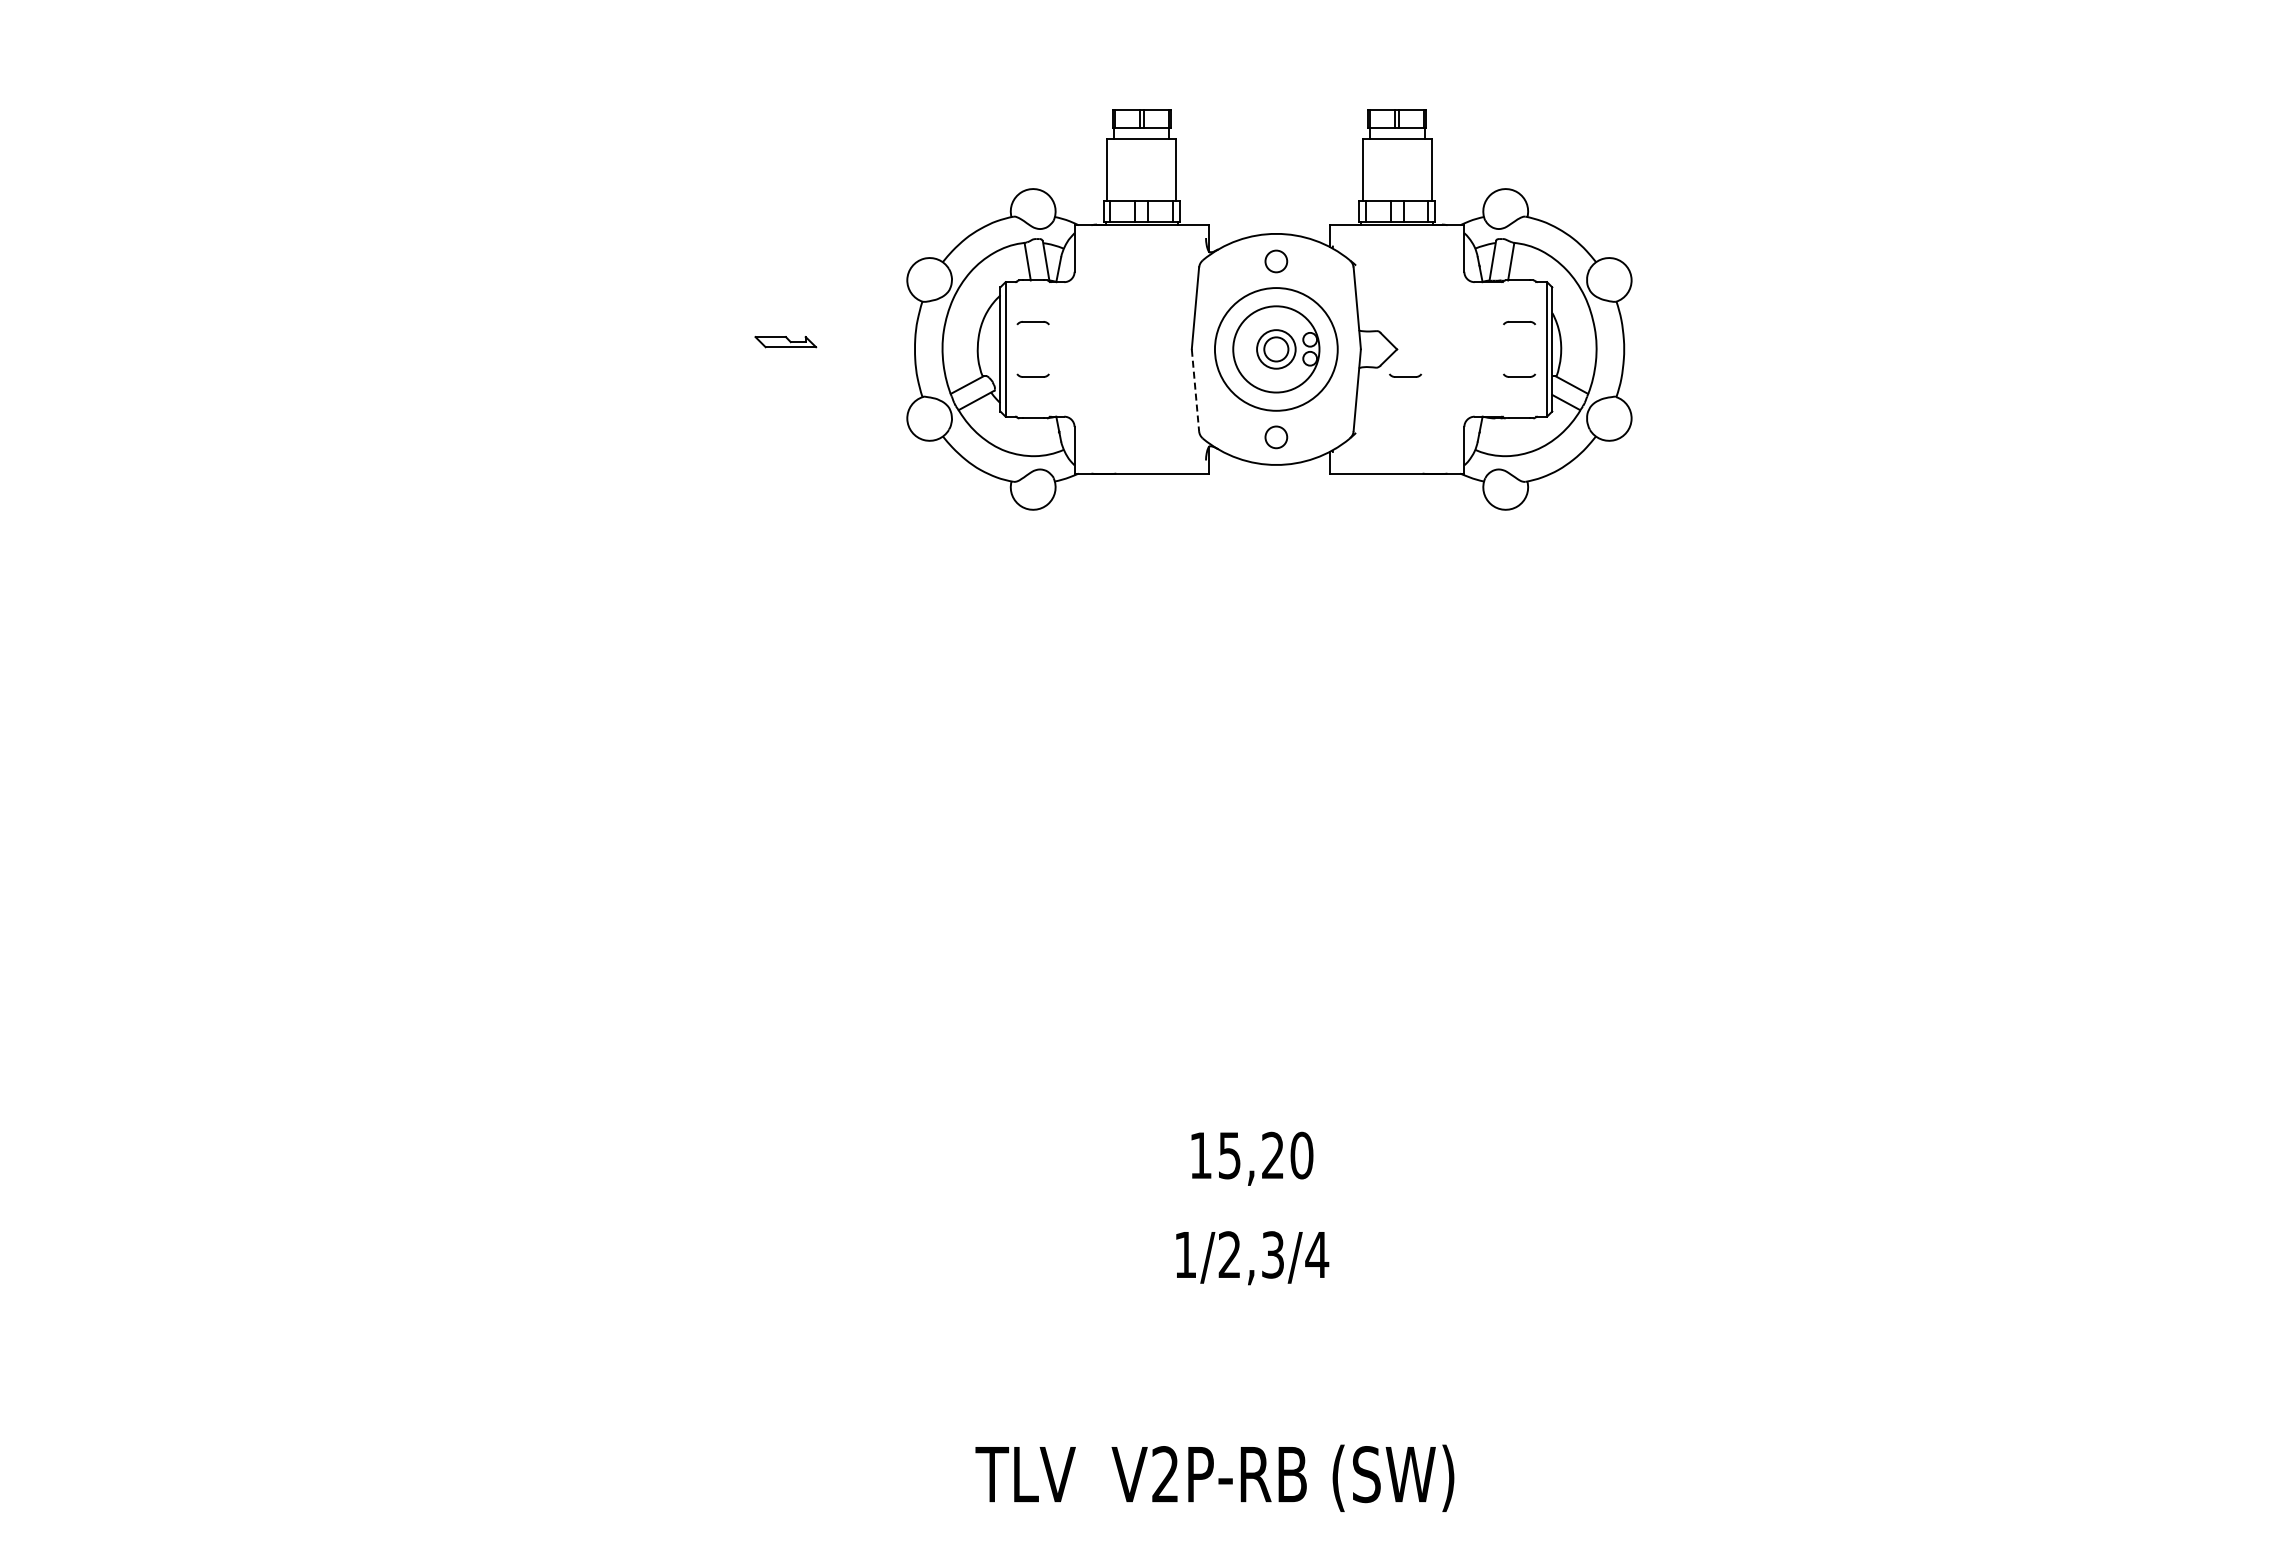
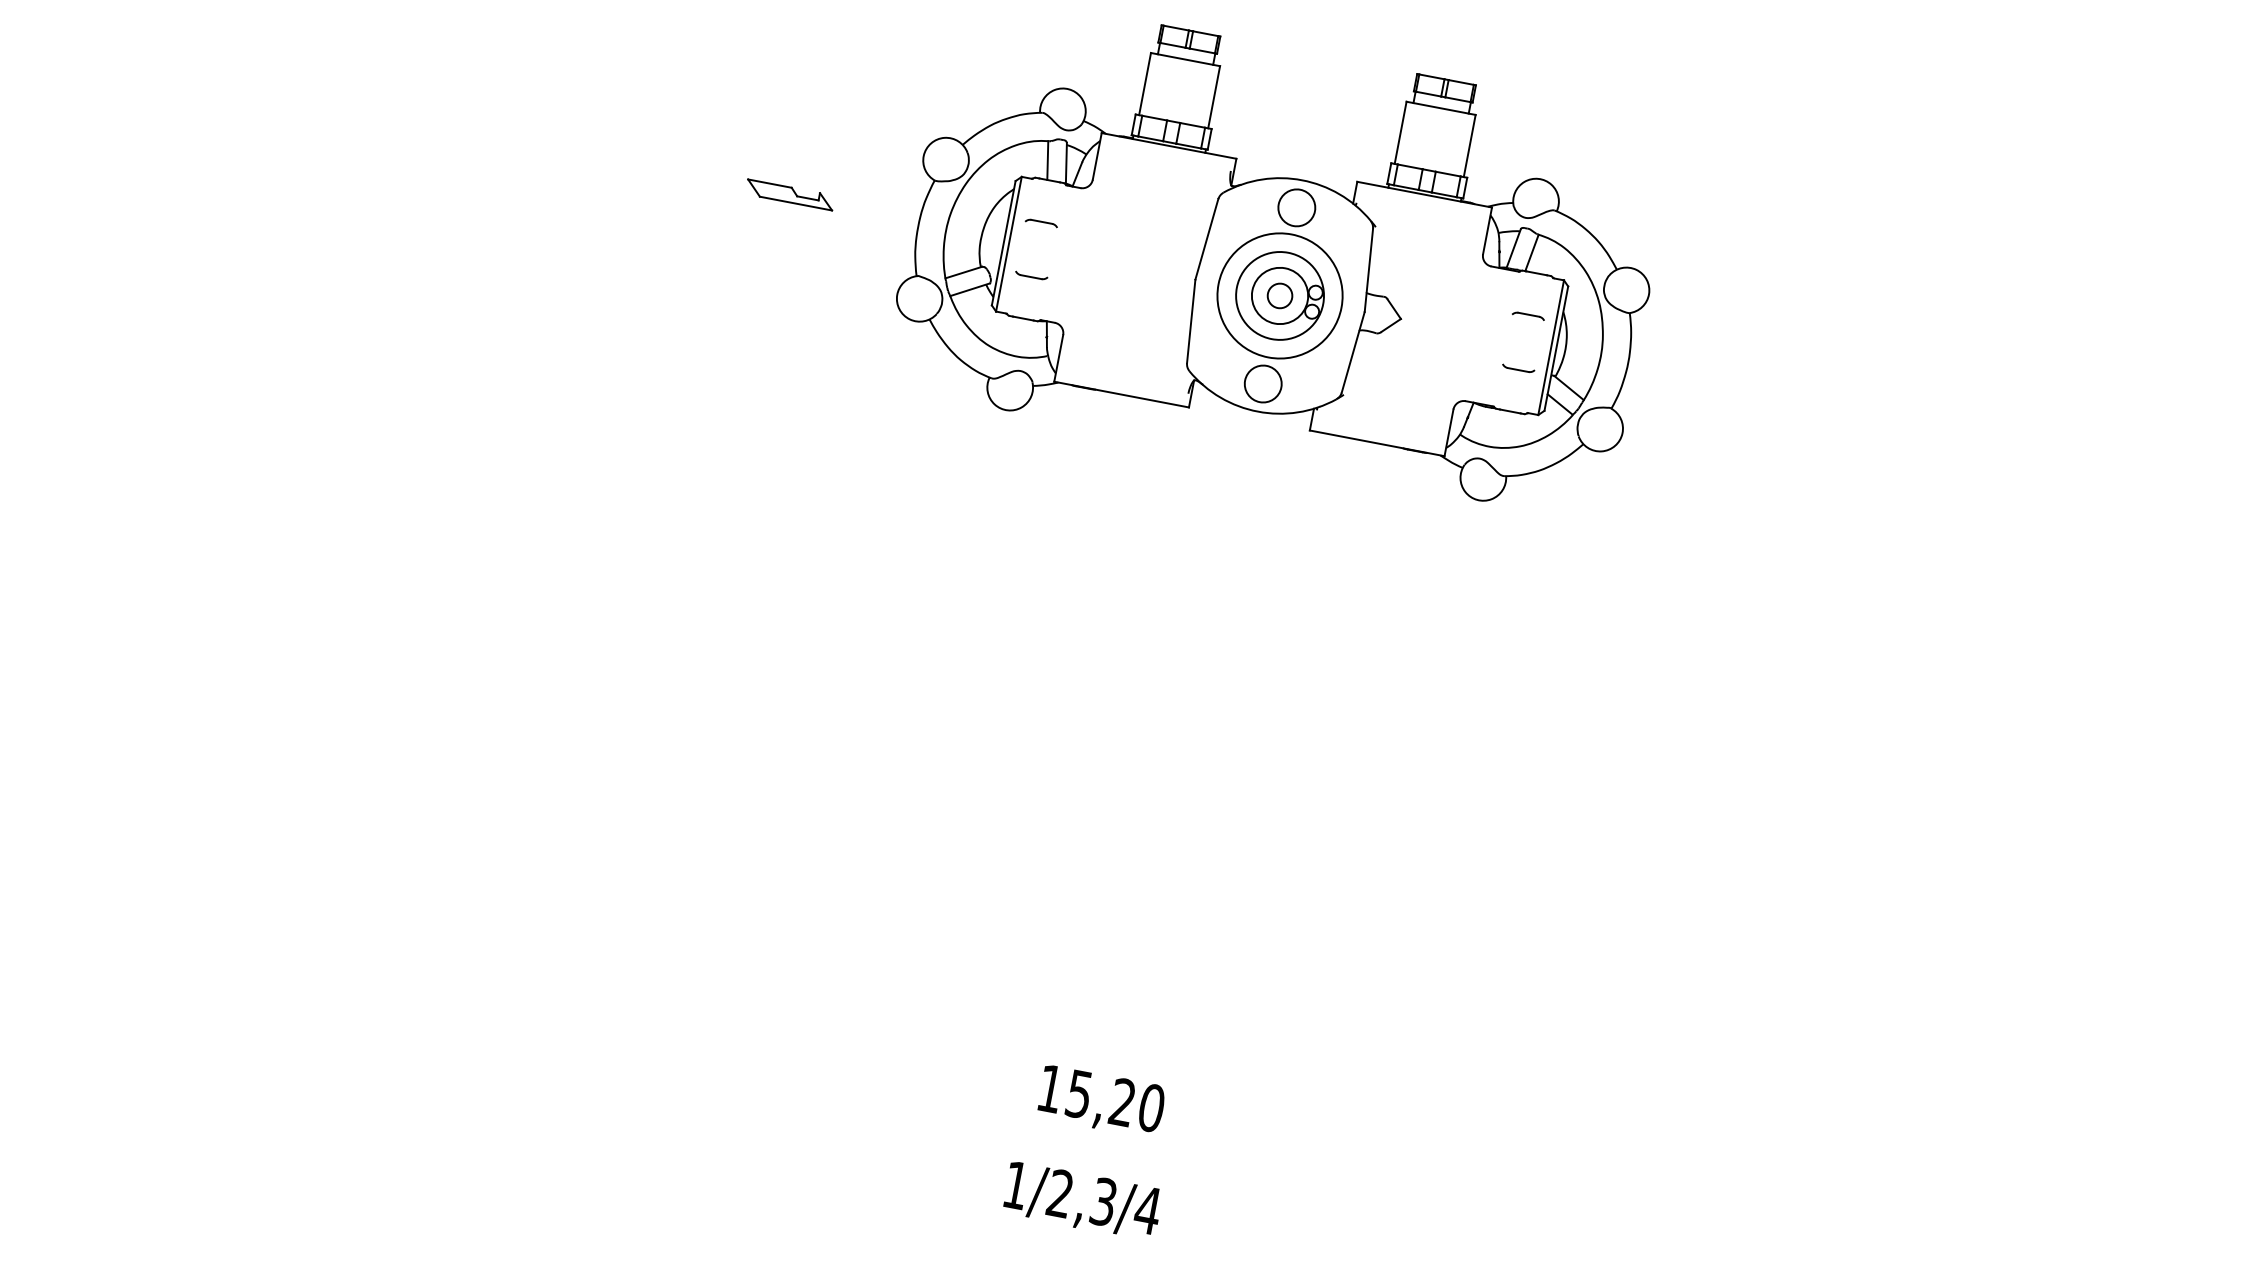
circle: (1276, 261) -> (1296, 207), size x1.67
part: (785, 341) -> (790, 194), size x1.43
circle: (1275, 349) -> (1279, 295), size x1.43
part: (1405, 375) -> (1404, 346), removed
line: (1195, 390) -> (1191, 321), dashed -> solid
circle: (1276, 437) -> (1263, 384), size x1.67

